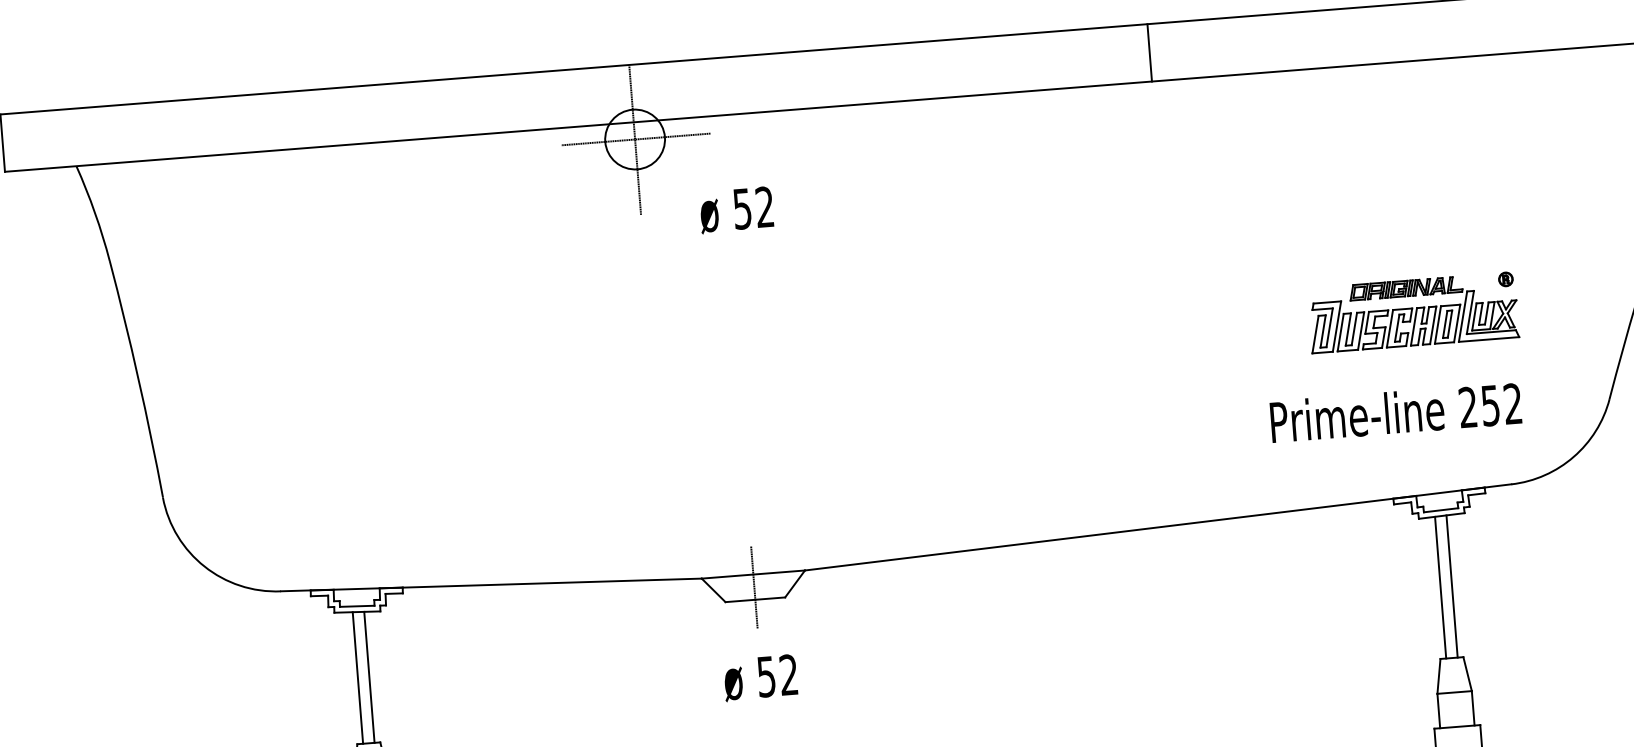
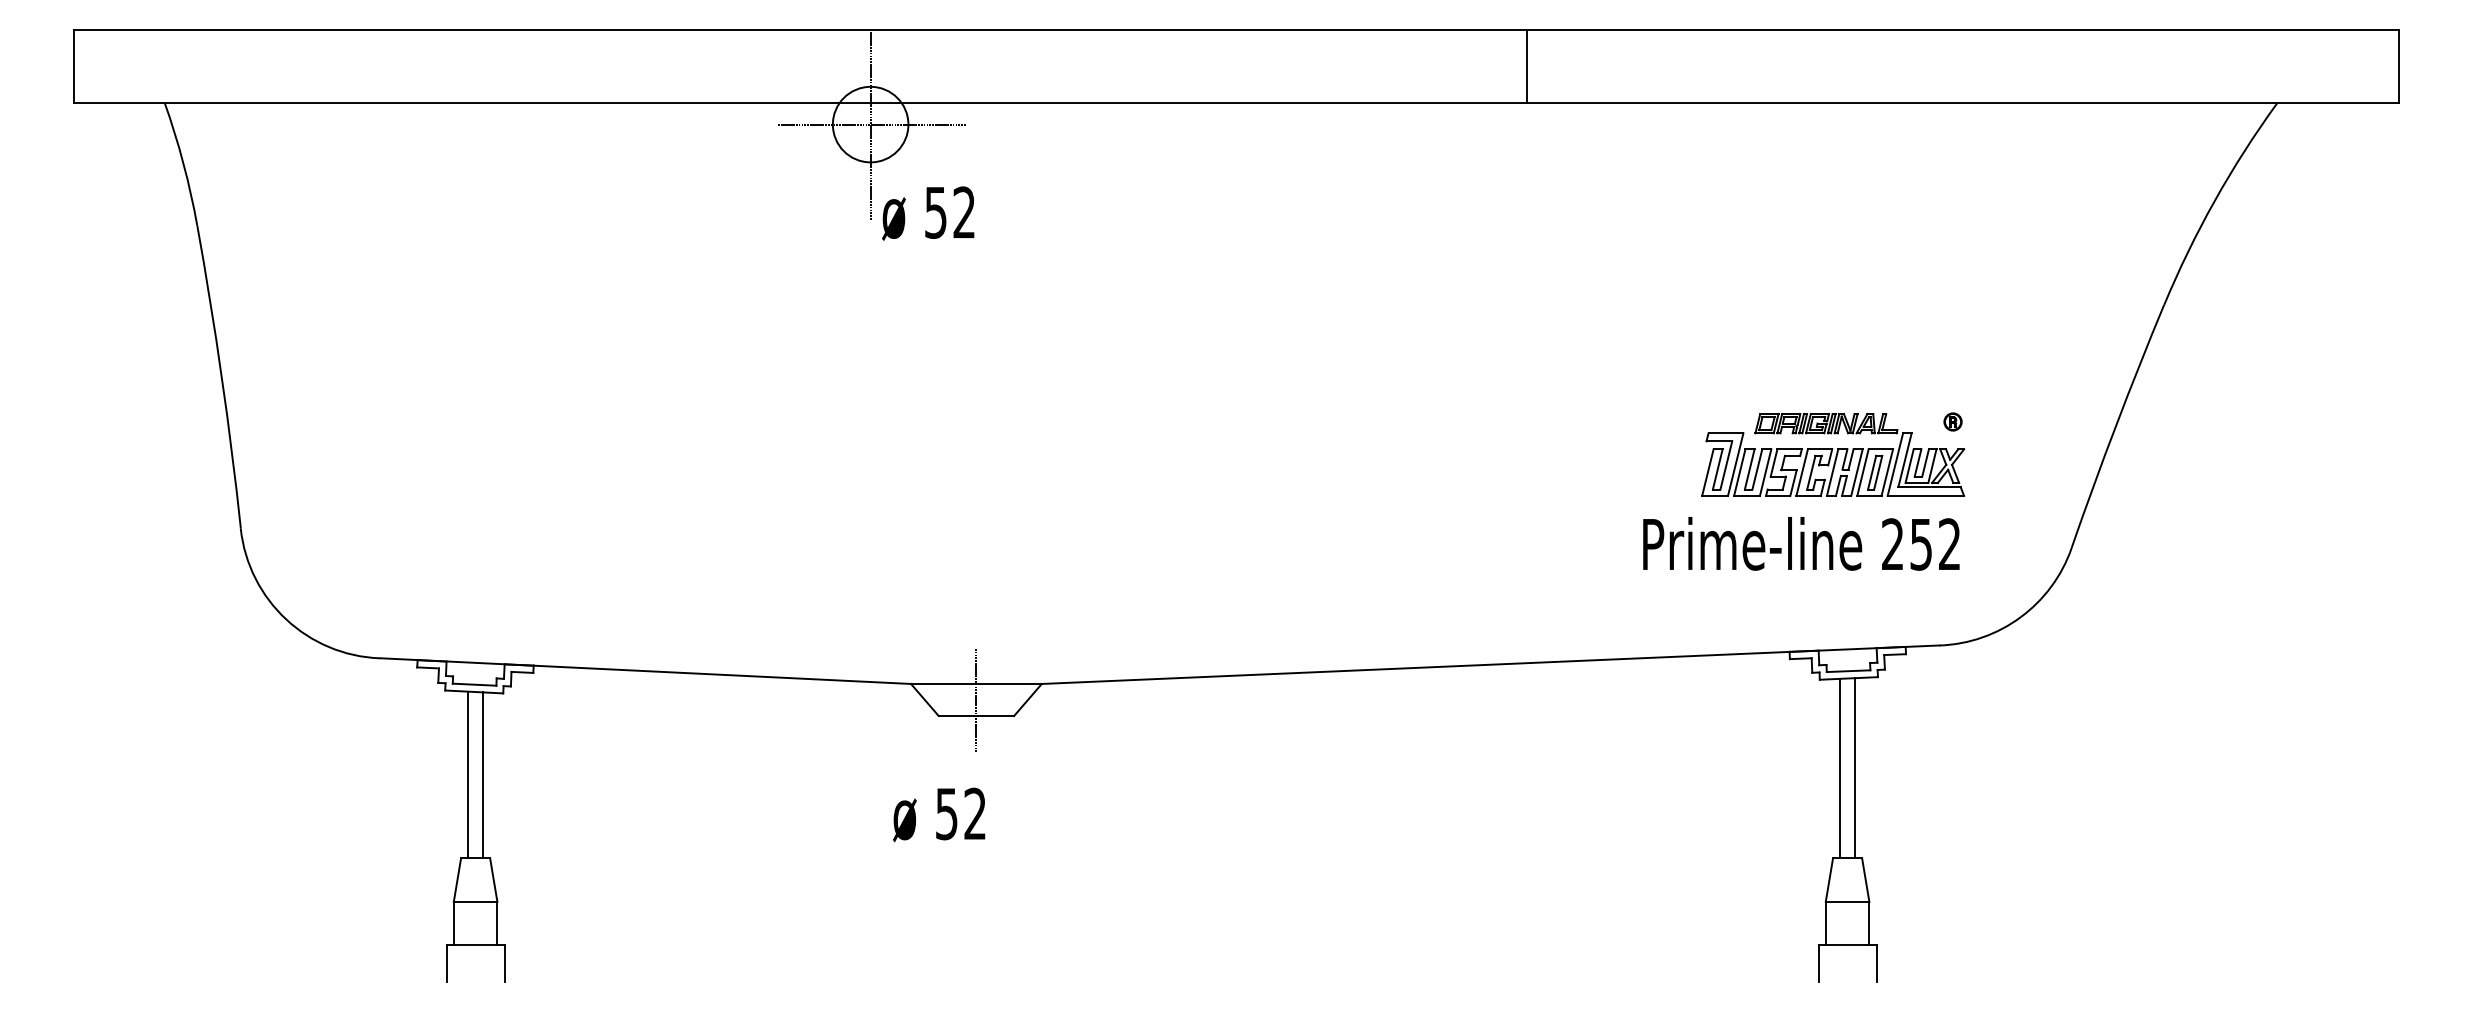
text: (736, 210) -> (928, 213), moved
part: (1413, 312) -> (1833, 454), moved
text: (760, 677) -> (939, 814), moved

